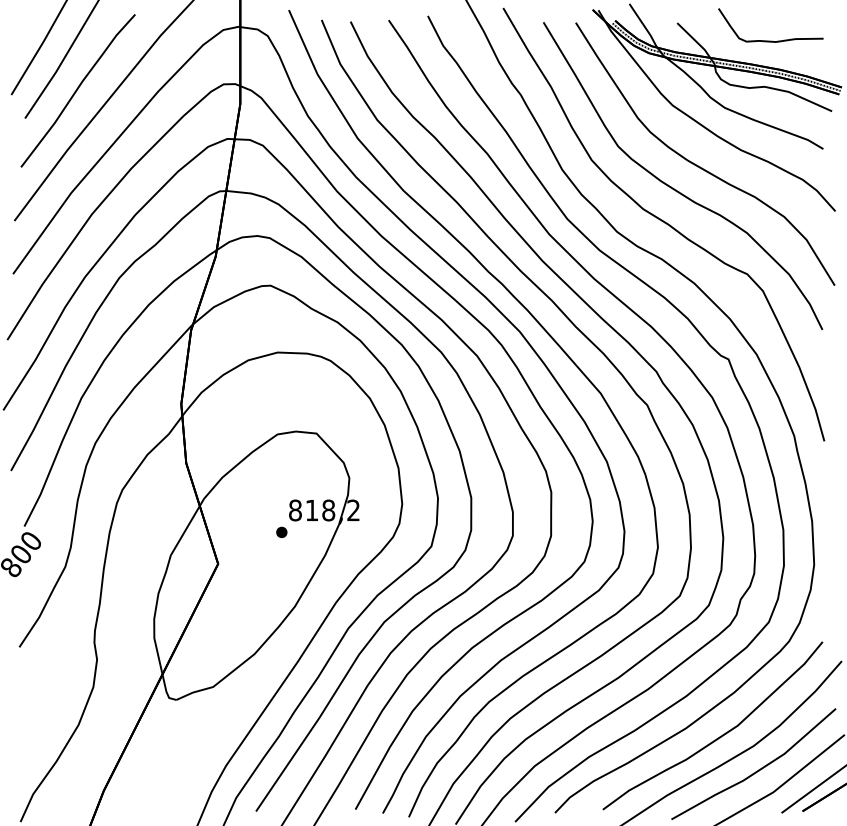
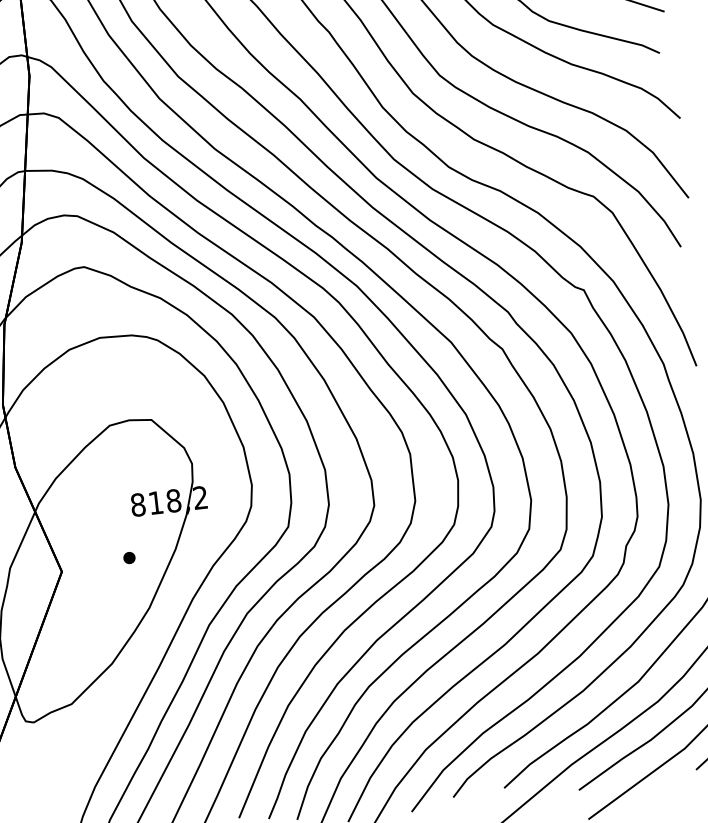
part: (281, 531) -> (128, 557), moved

